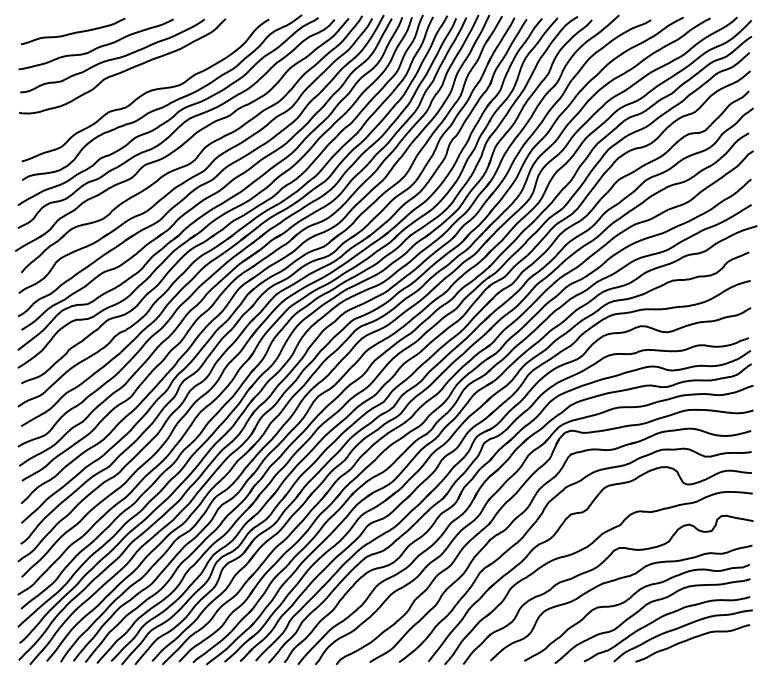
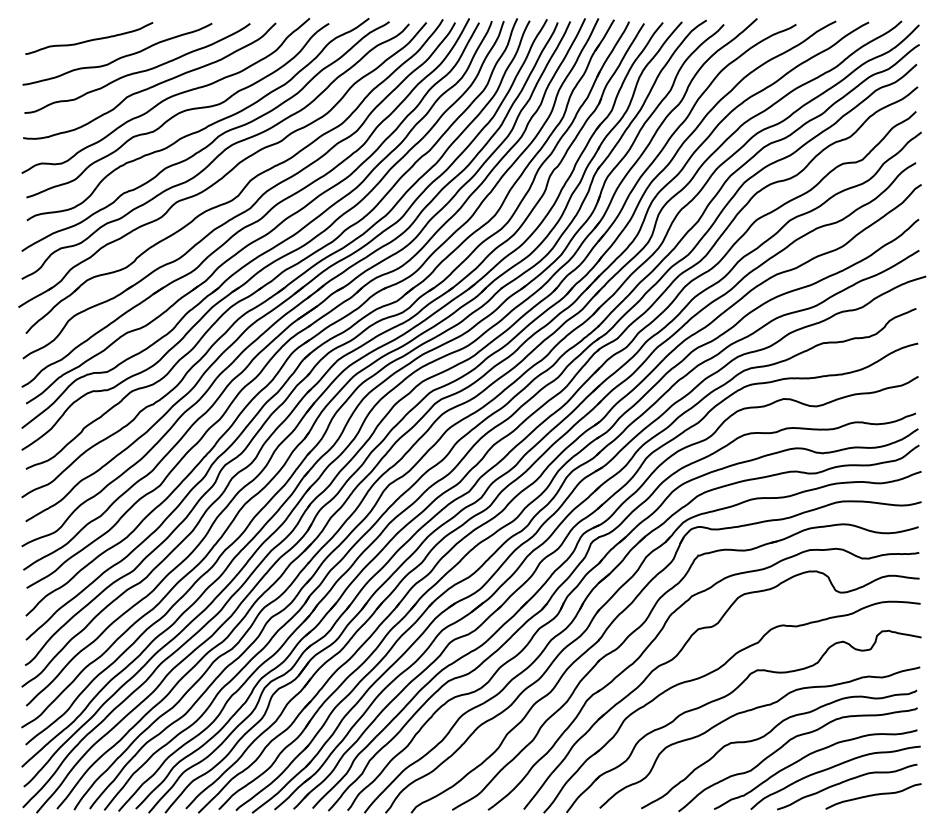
curve: (137, 79) -> (167, 97), added
curve: (714, 650) -> (873, 795), added

